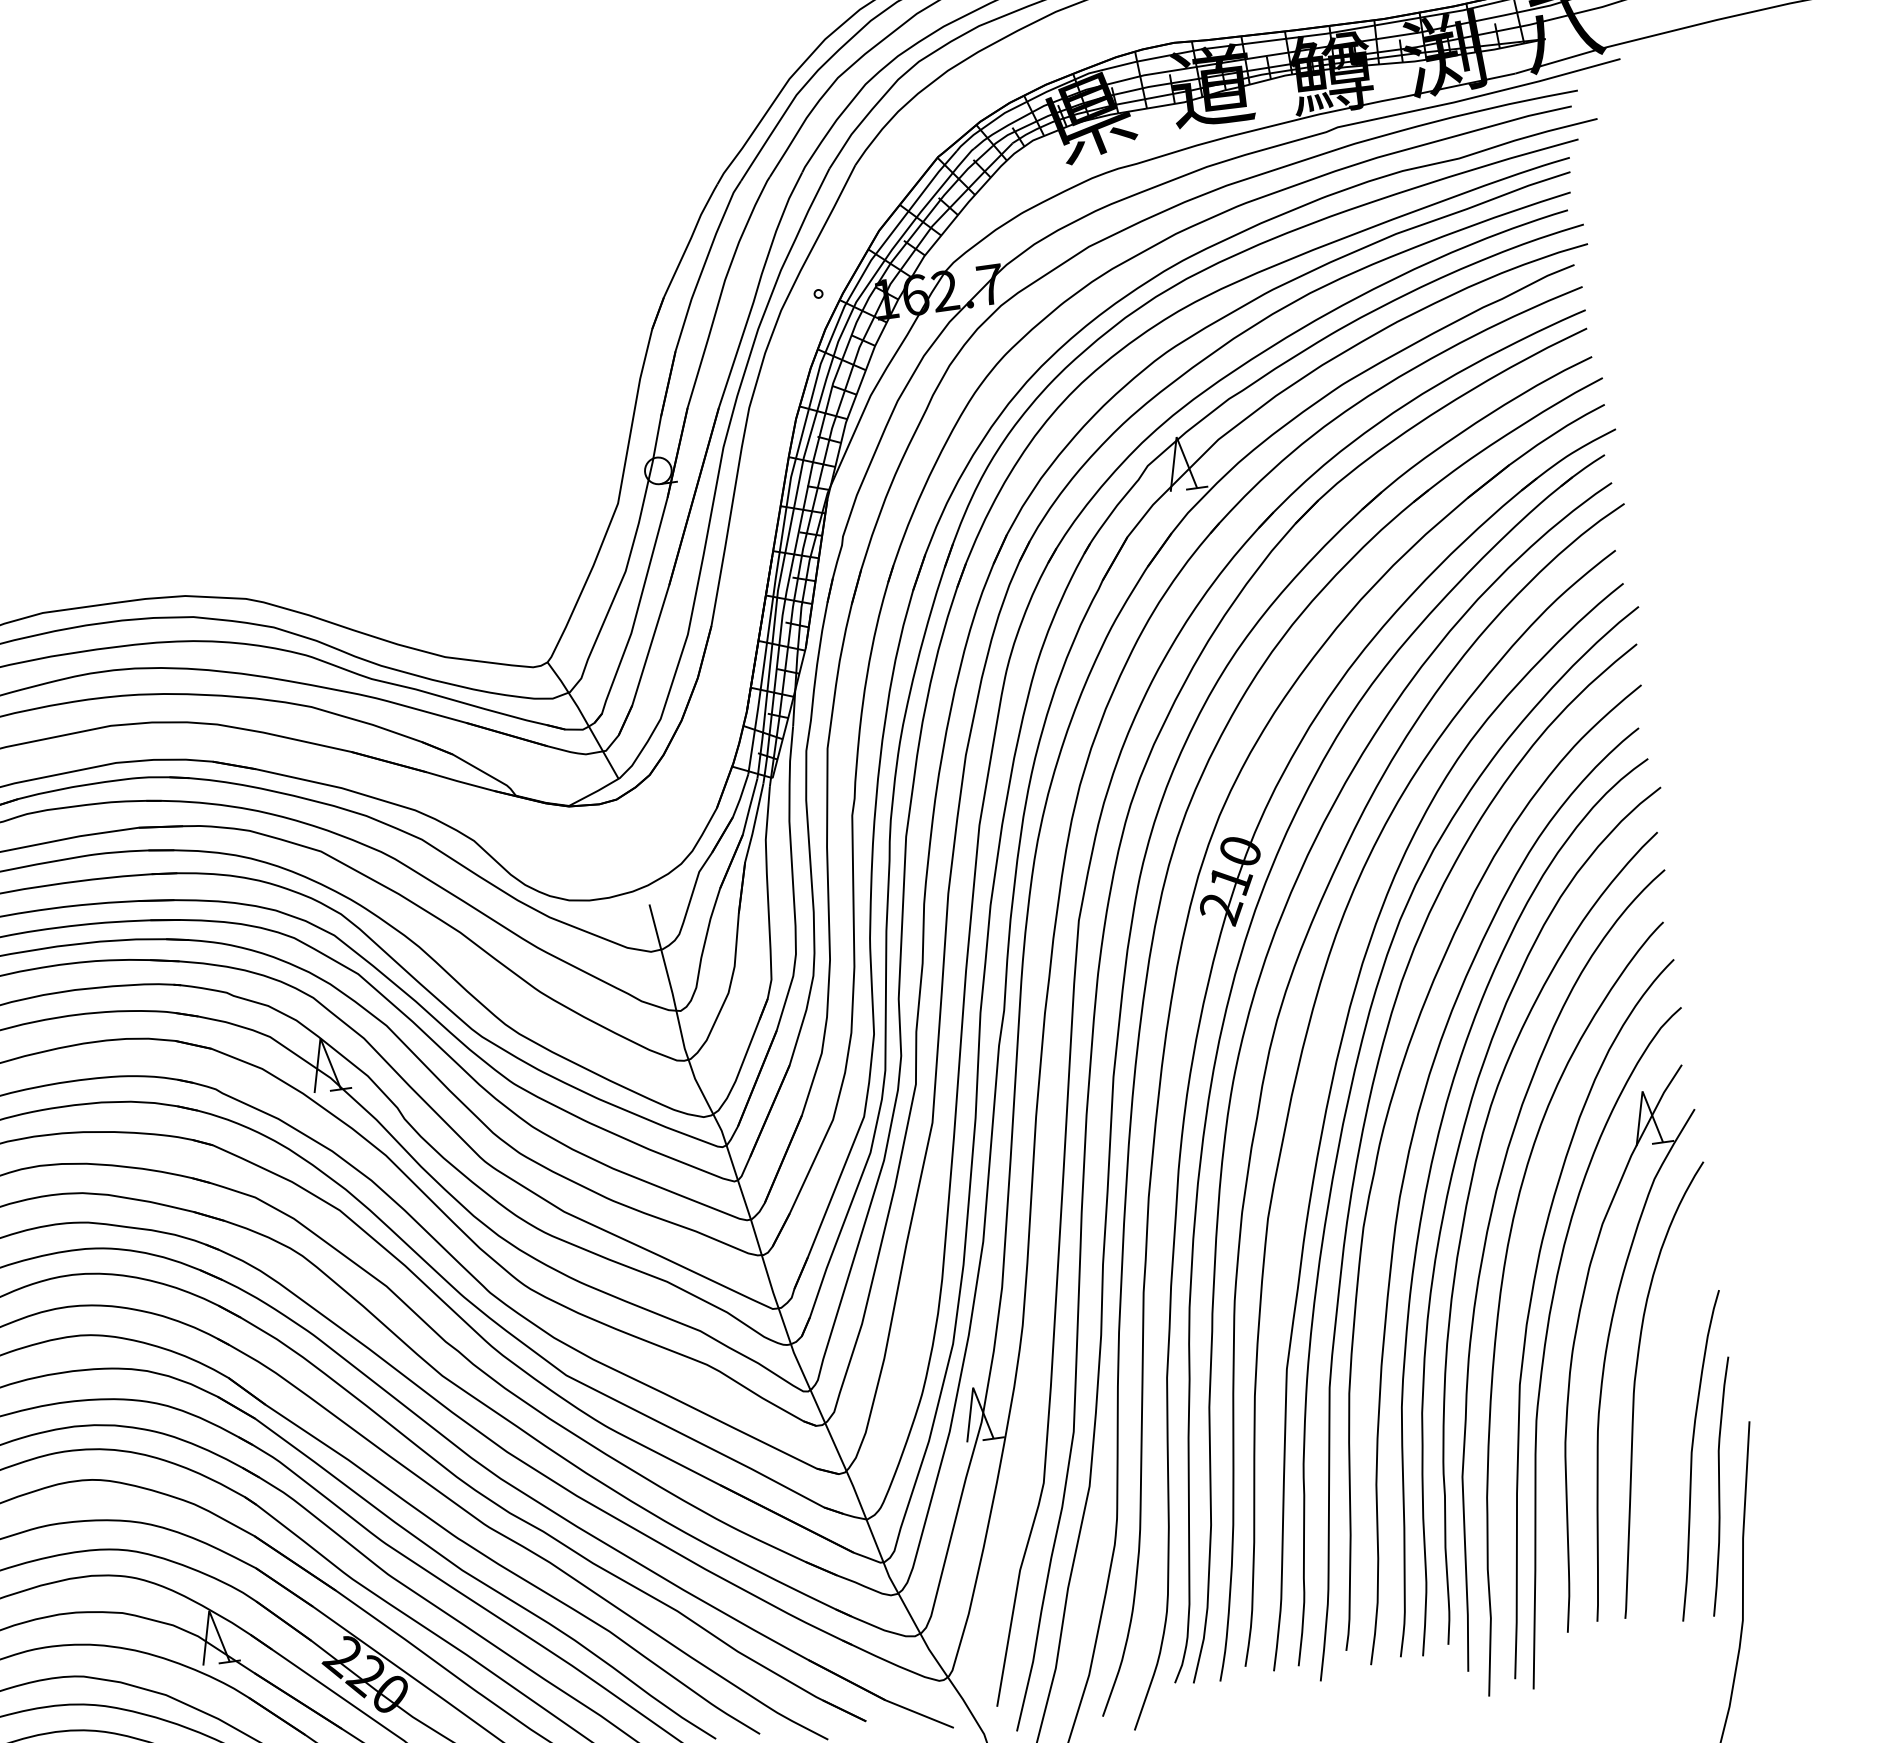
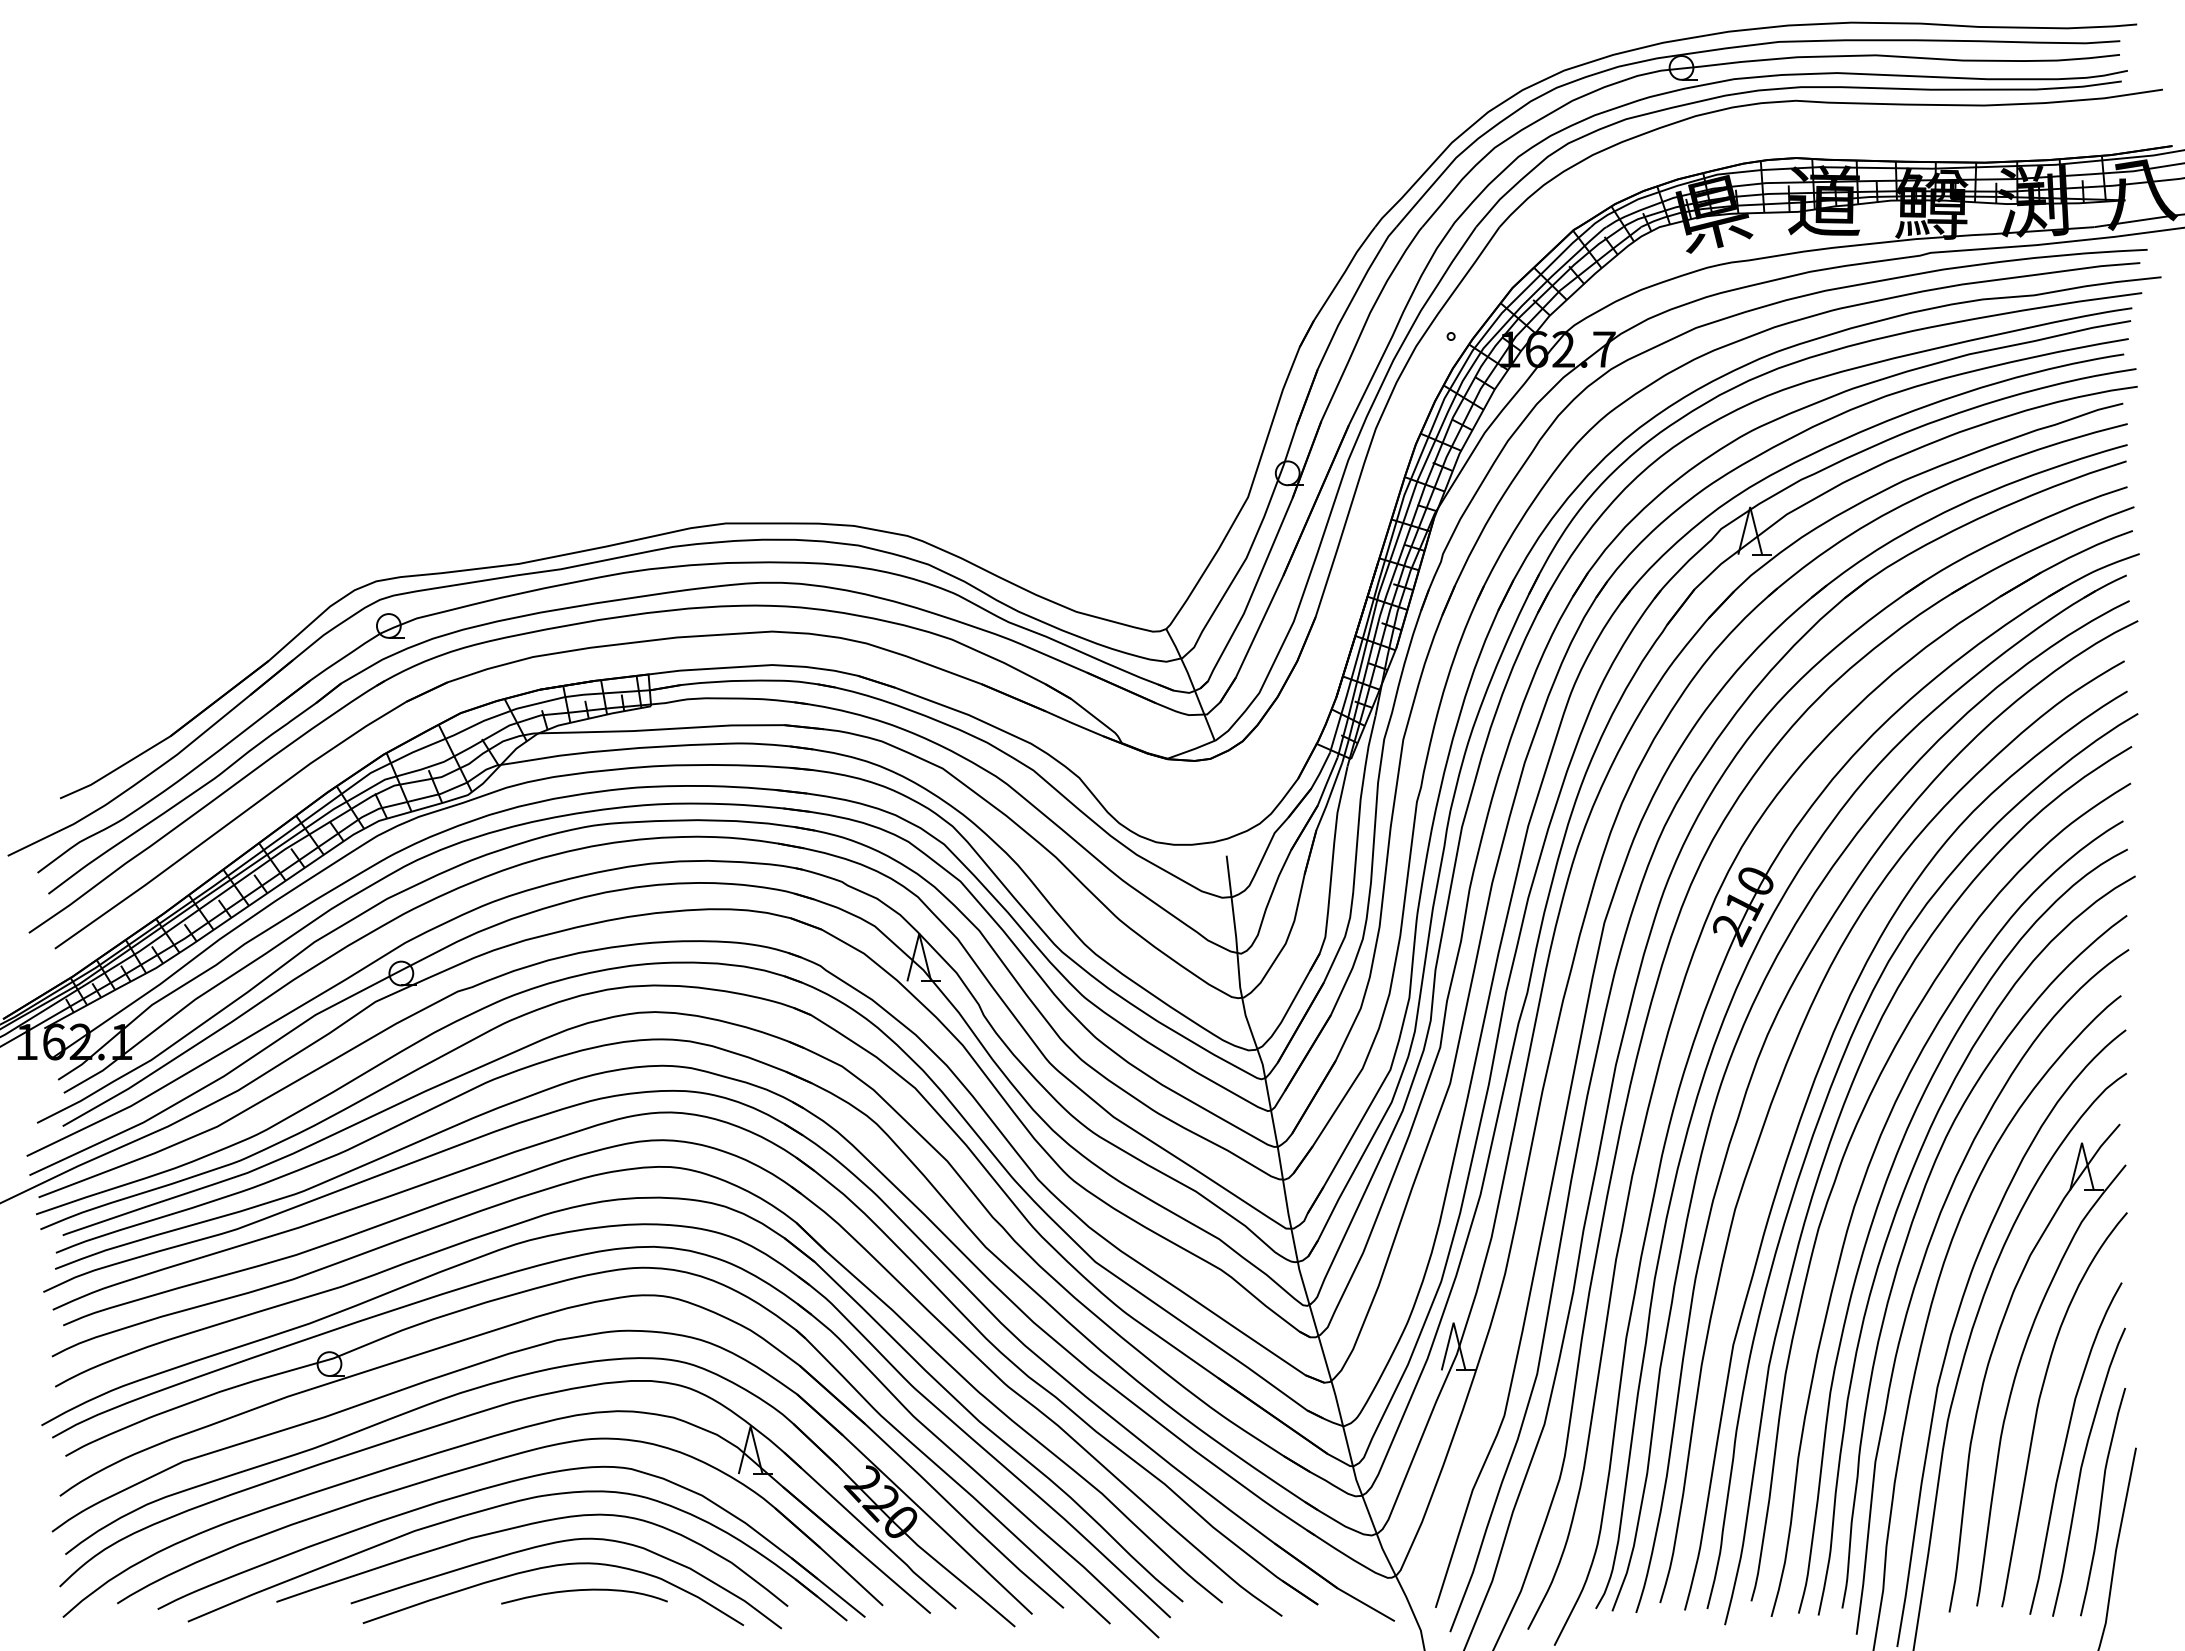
curve: (1671, 1433) -> (2065, 1448), added

